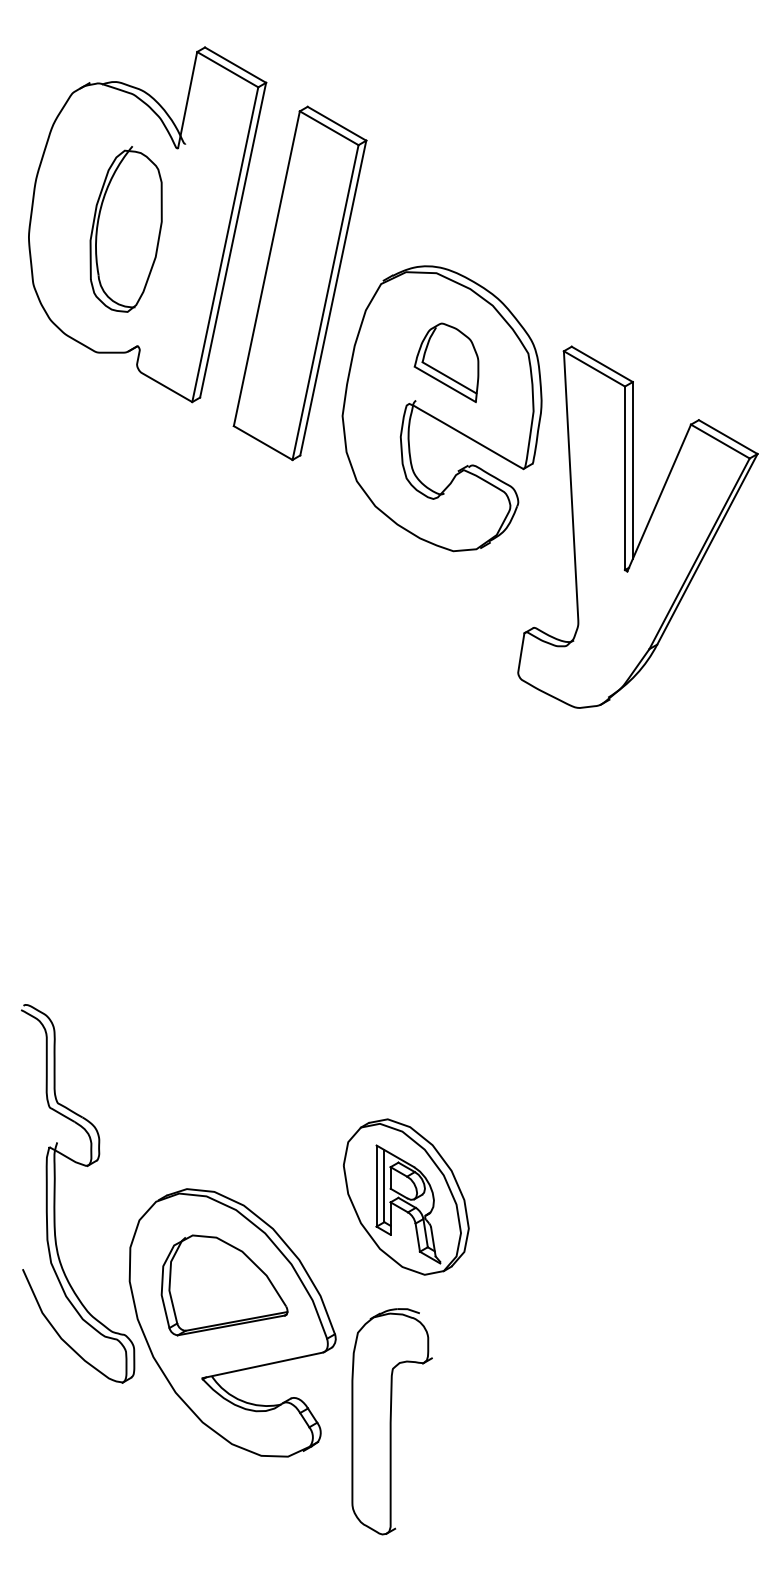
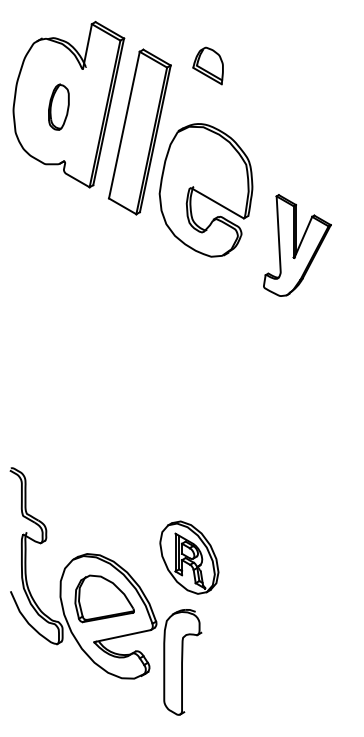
part: (125, 228) -> (58, 106), size x0.6
part: (445, 361) -> (207, 65), moved
part: (638, 527) -> (297, 245), size x0.6

